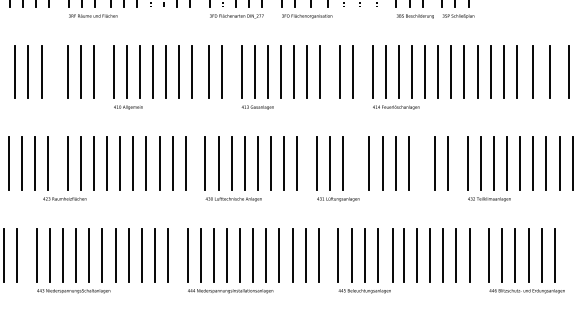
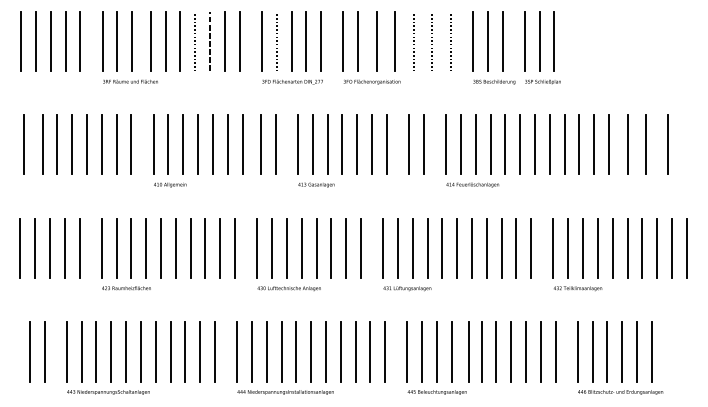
line: (55, 71) -> (87, 144), added
line: (356, 162) -> (427, 247), added
line: (421, 162) -> (501, 247), added
text: (64, 199) -> (126, 288), moved

